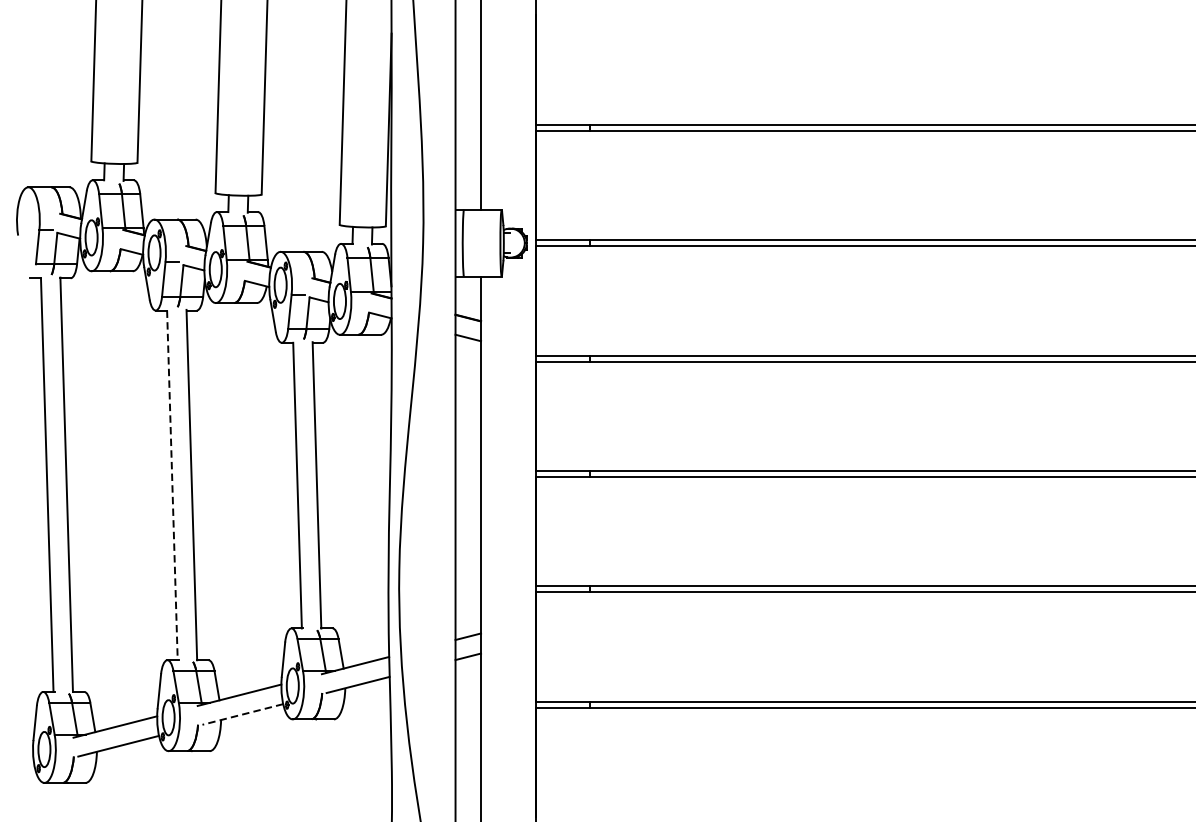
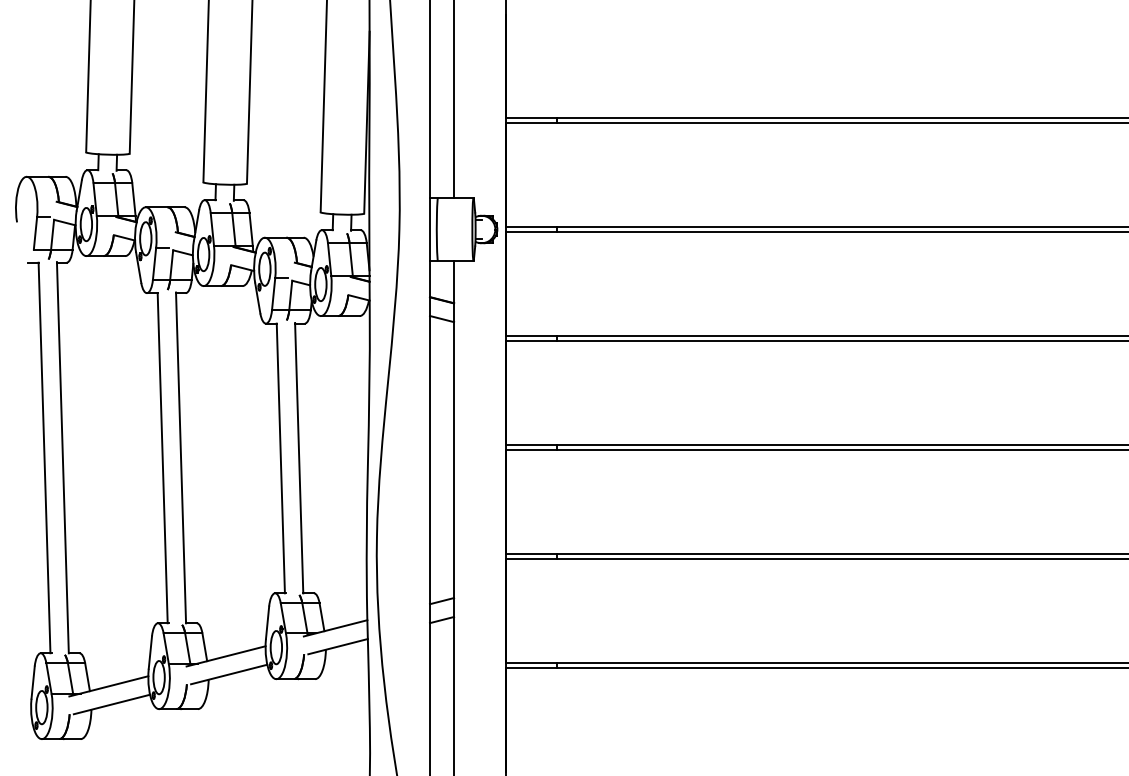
line: (172, 485) -> (162, 458), dashed -> solid
line: (242, 714) -> (228, 674), dashed -> solid

